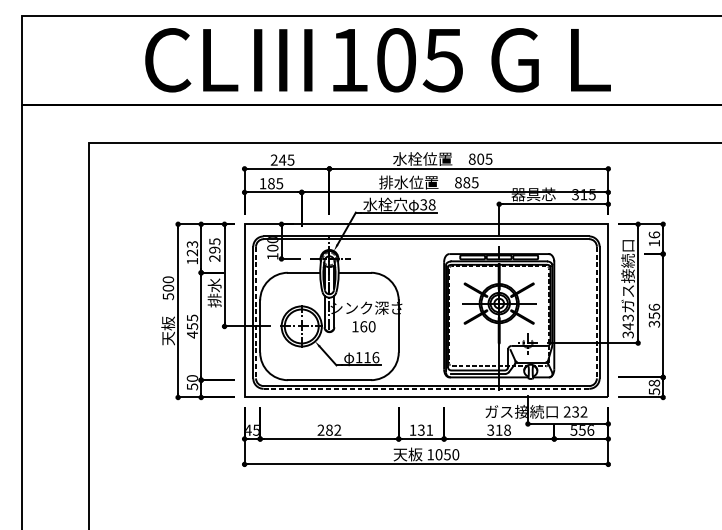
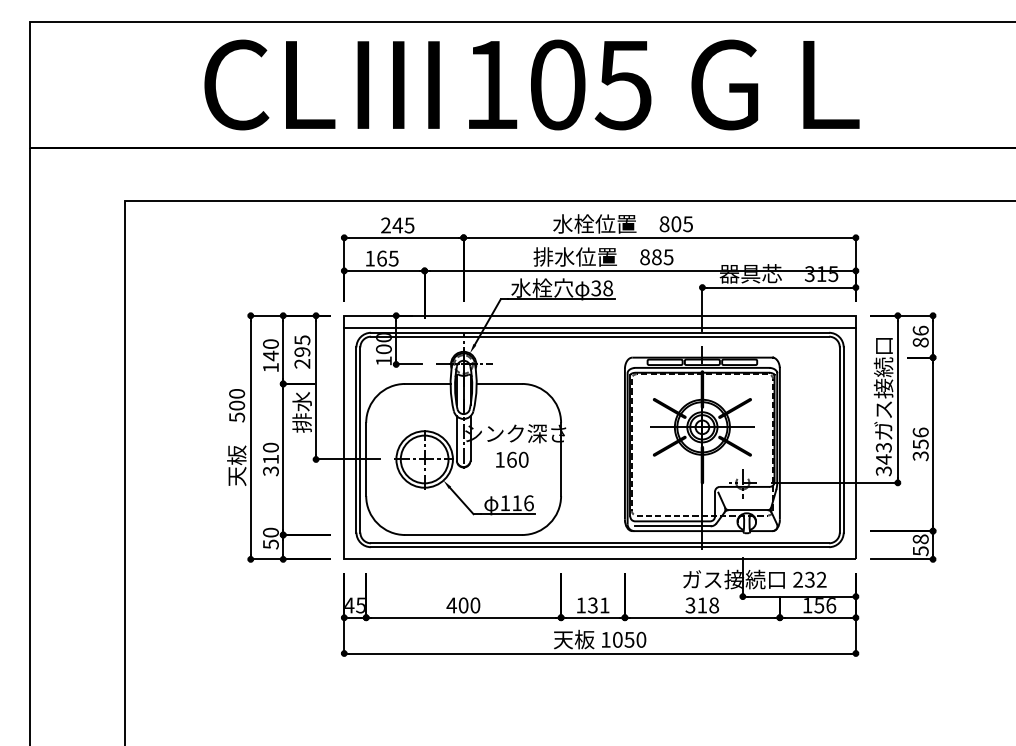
text: (271, 183) -> (381, 258), 185 -> 165
line: (426, 232) -> (599, 327), added
text: (654, 243) -> (920, 342), 16 -> 86
text: (192, 249) -> (270, 350), 123 -> 140
line: (256, 312) -> (360, 439), dashed -> solid
line: (596, 312) -> (839, 439), dashed -> solid
text: (192, 326) -> (270, 459), 455 -> 310
line: (426, 389) -> (600, 547), dashed -> solid
text: (329, 430) -> (463, 605), 282 -> 400
text: (573, 430) -> (807, 605), 556 -> 156

